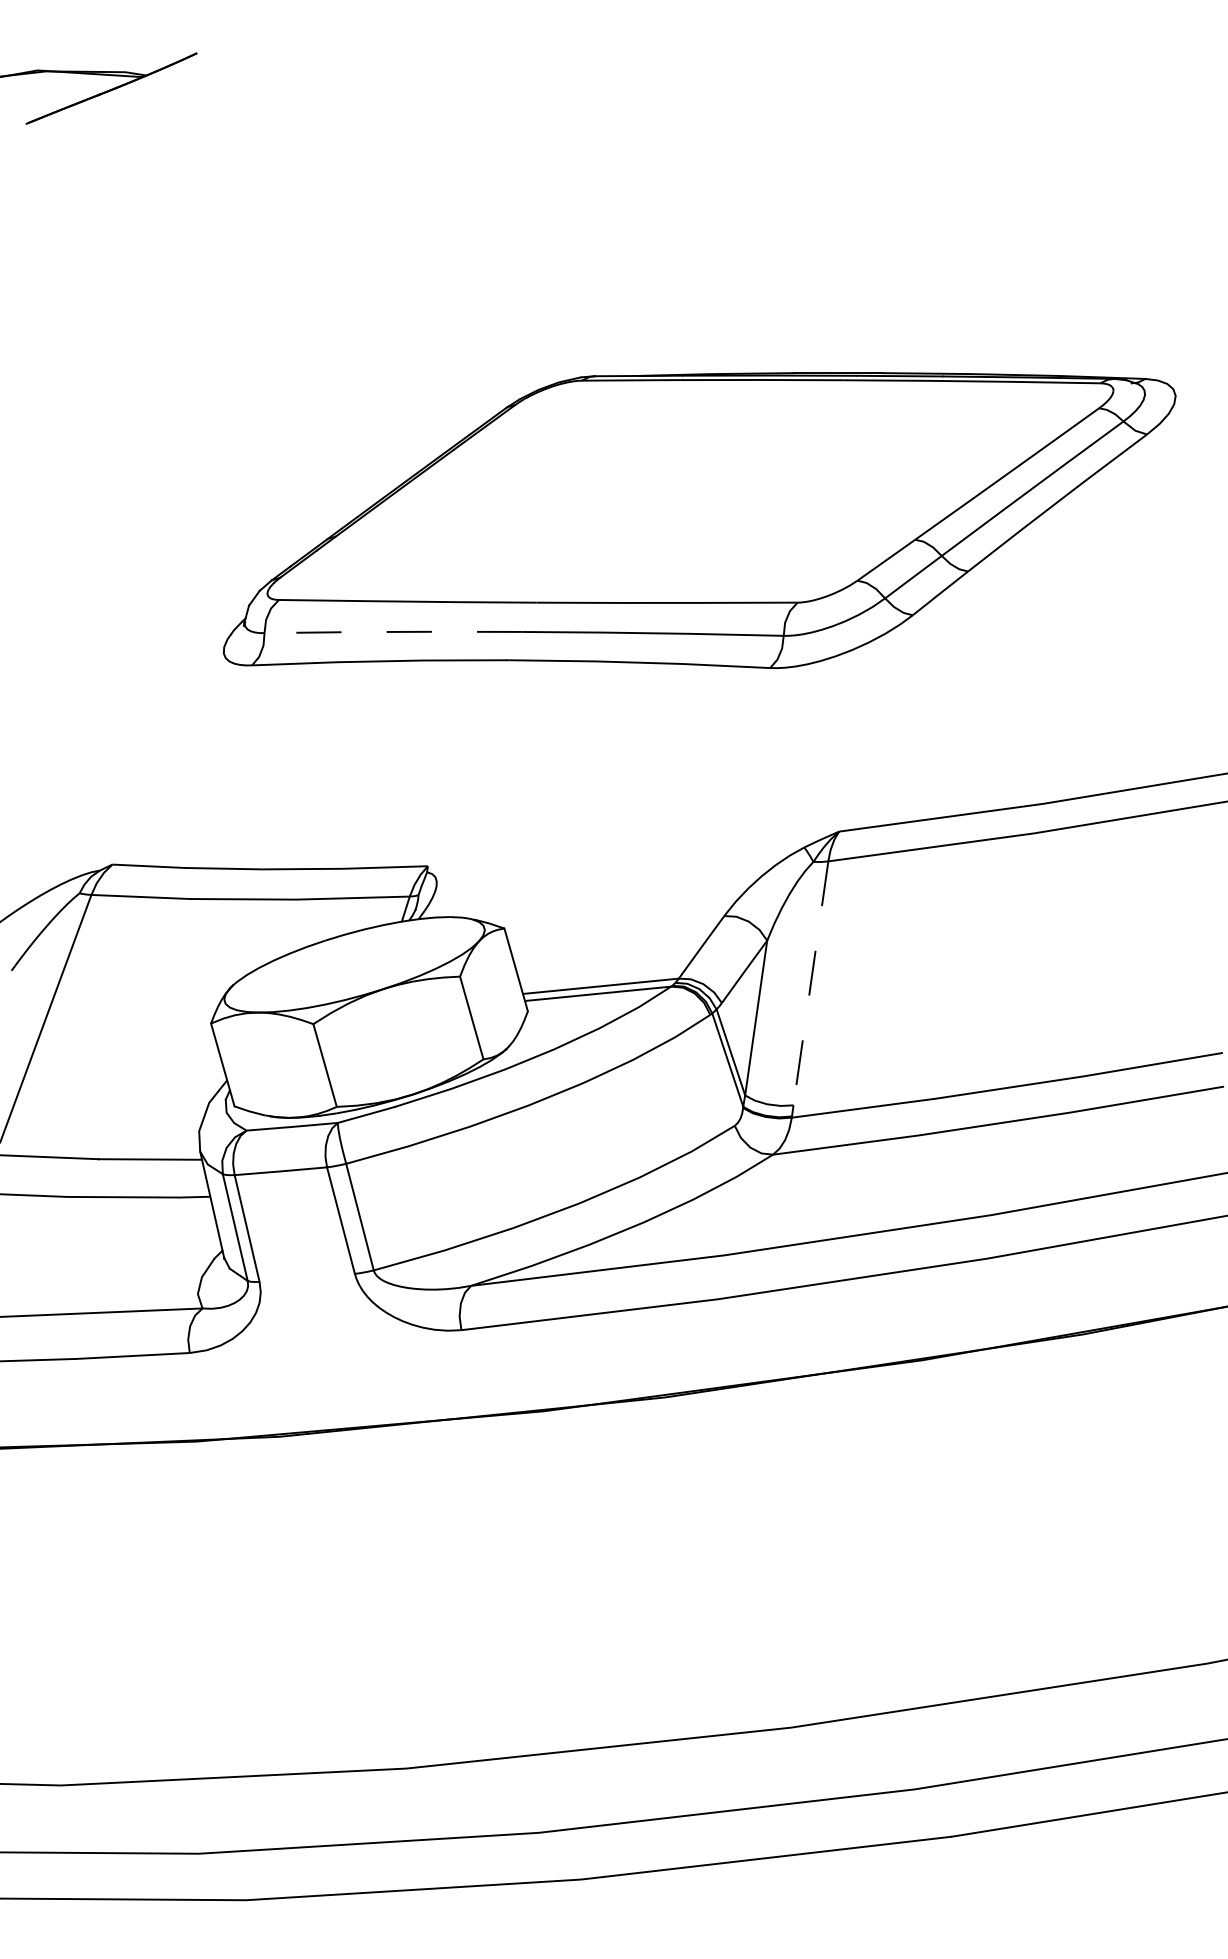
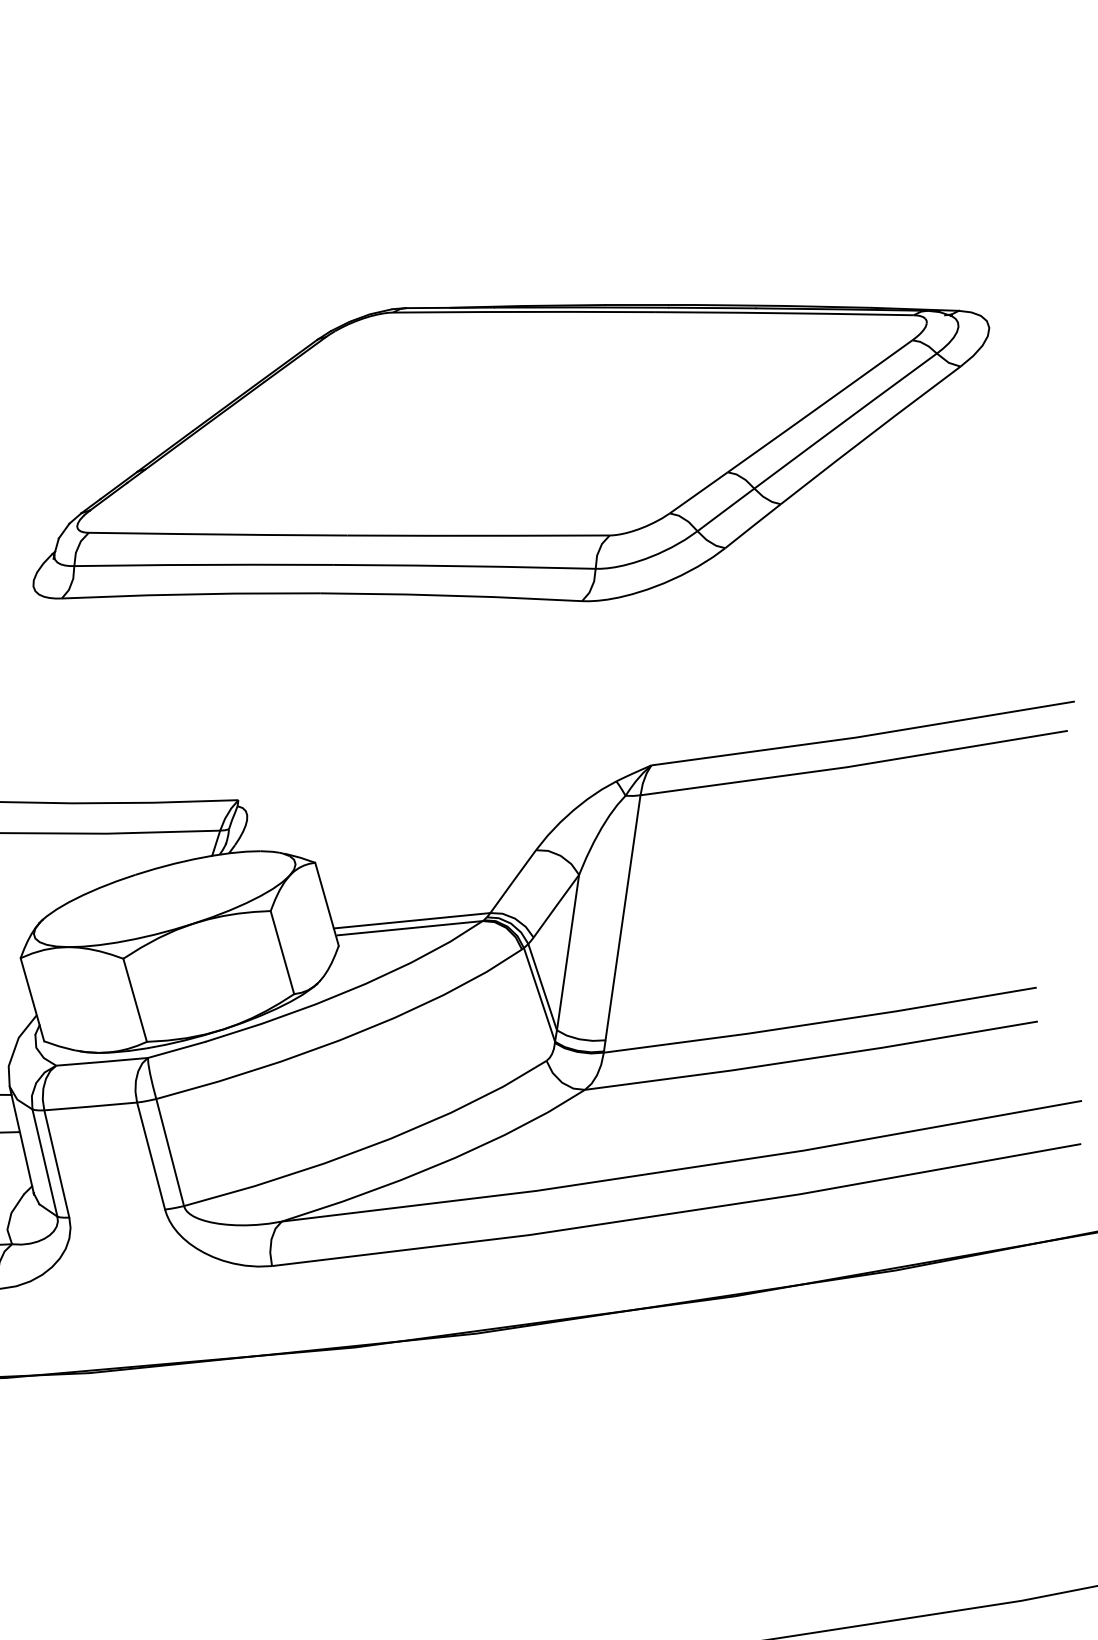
line: (392, 631) -> (202, 564), dashed -> solid
line: (810, 983) -> (622, 917), dashed -> solid

